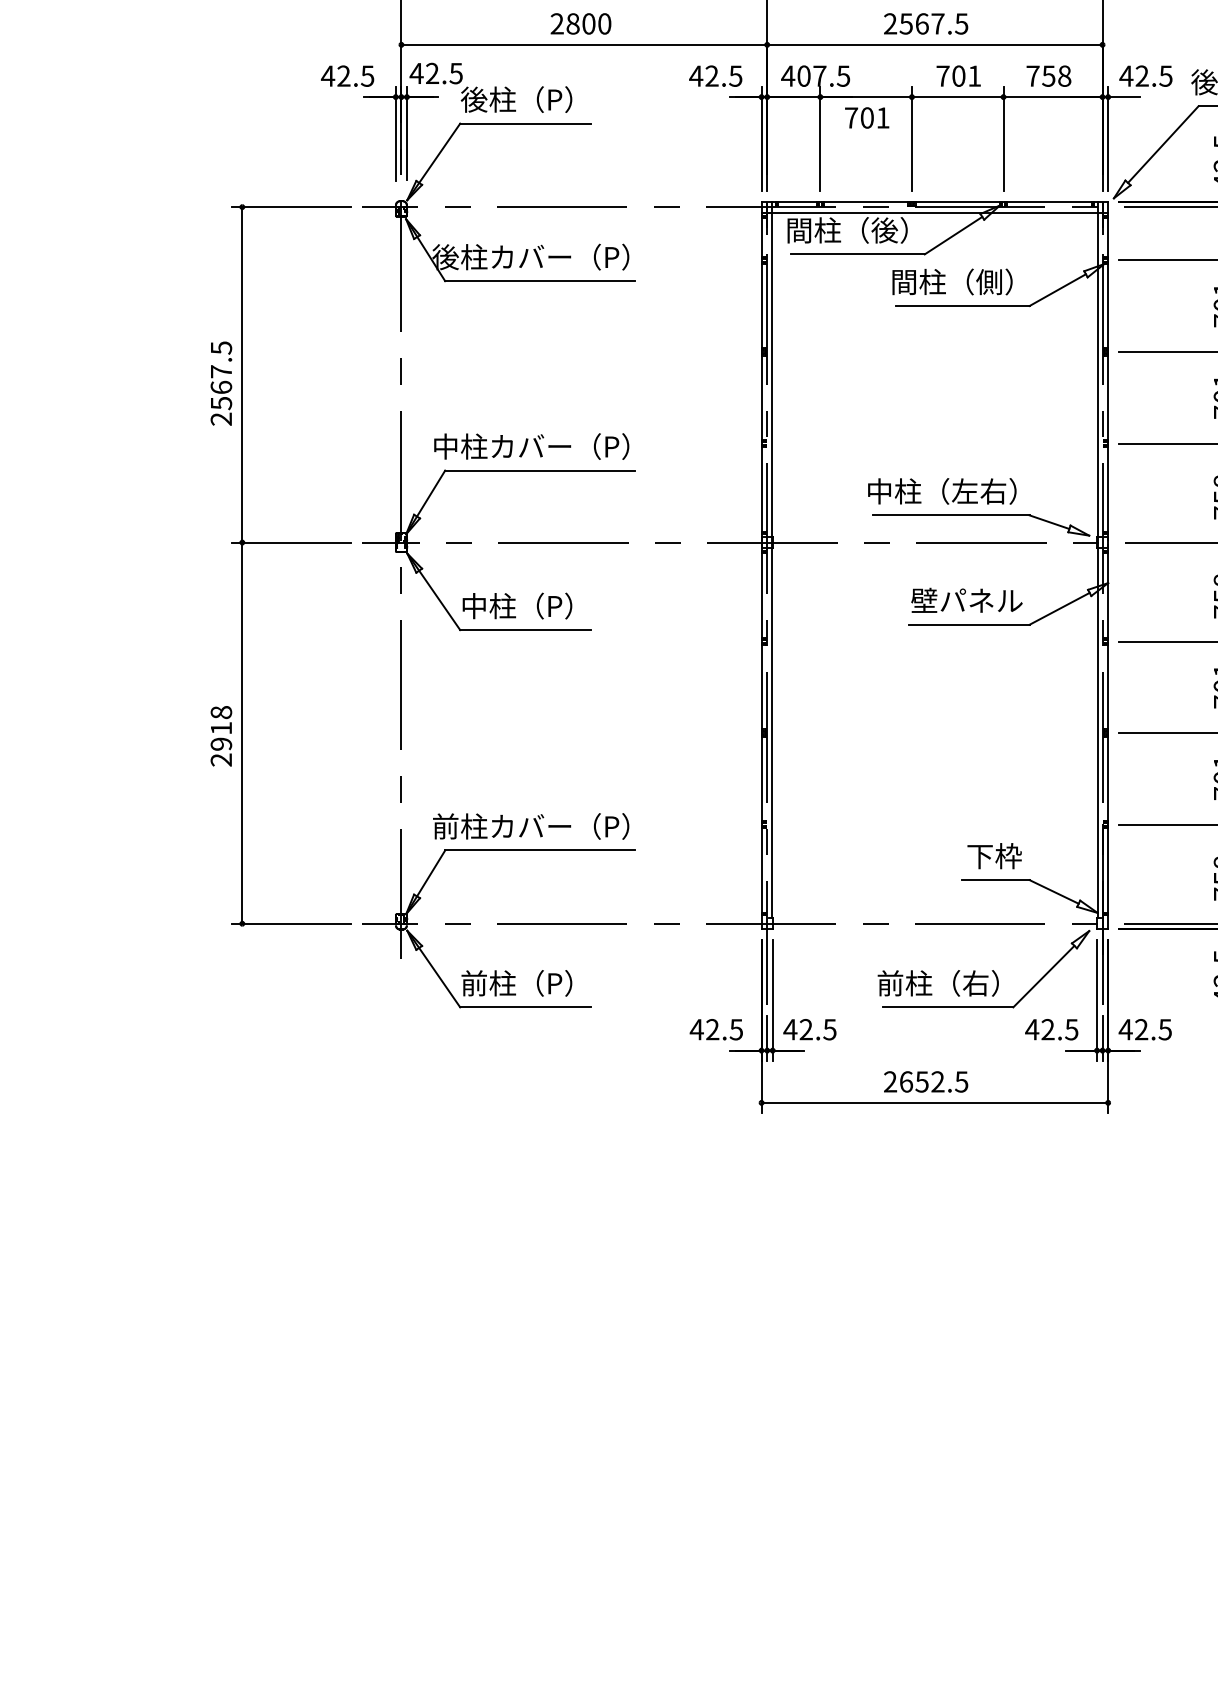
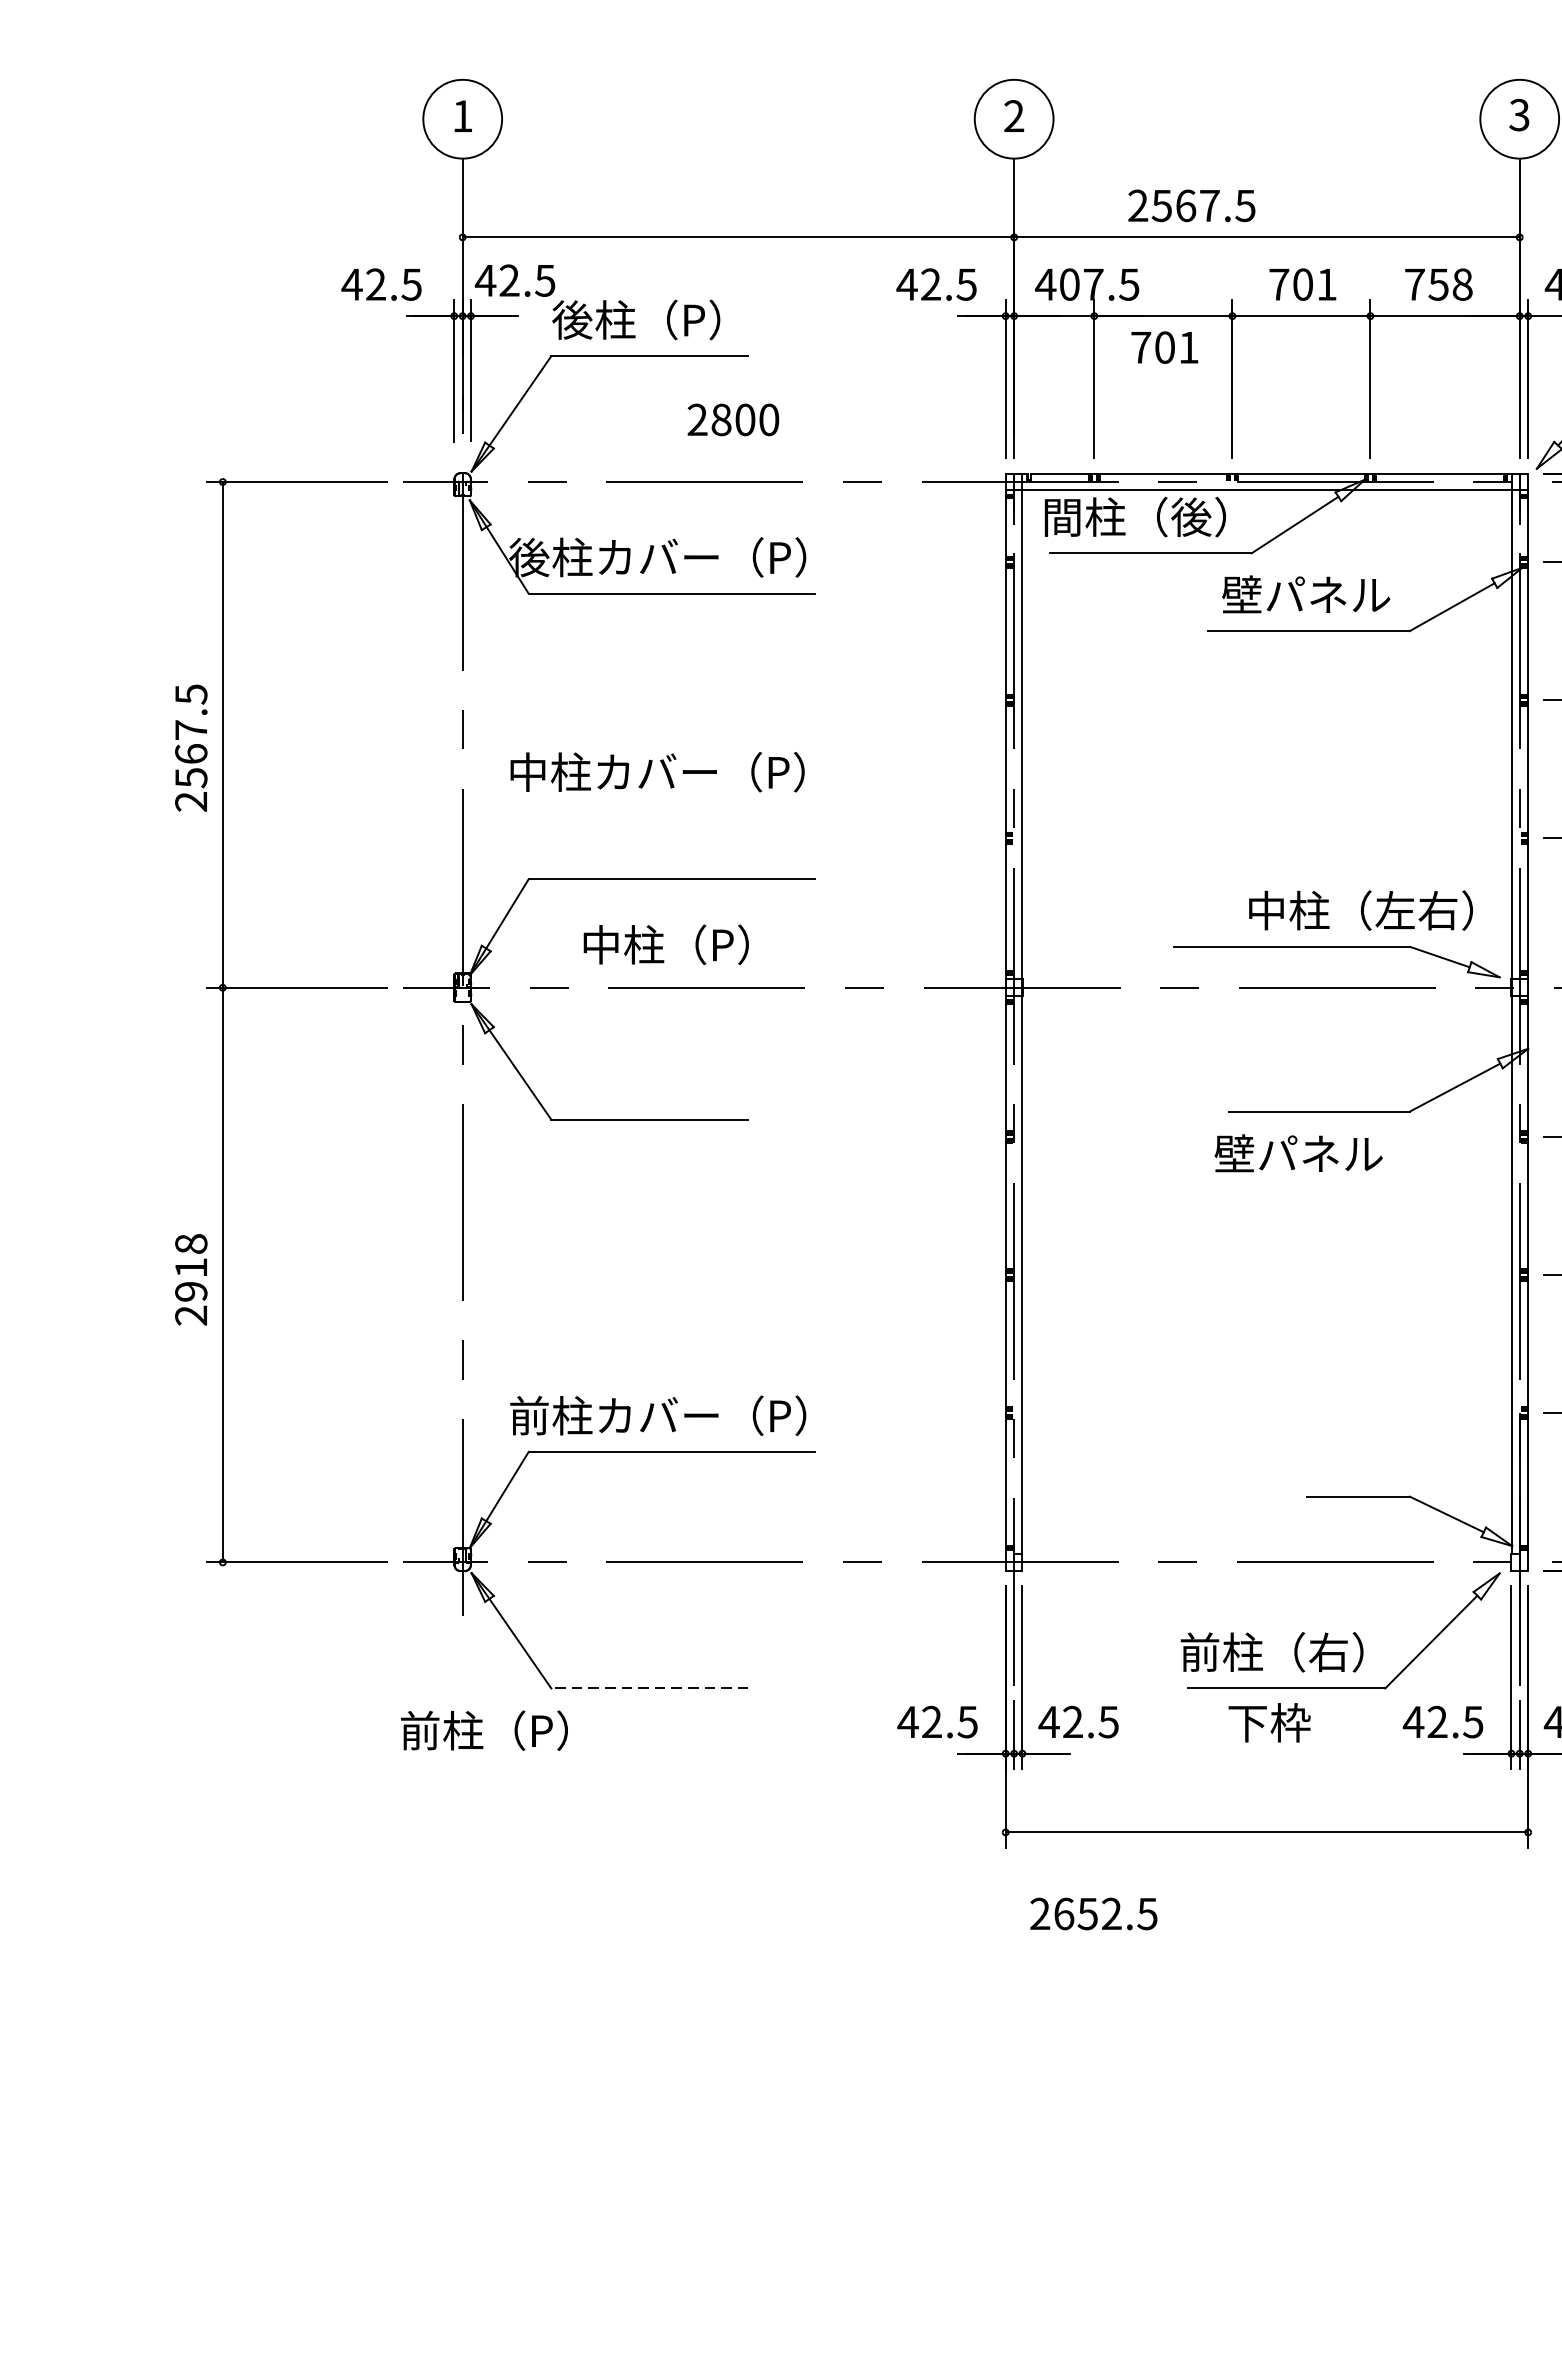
text: (580, 23) -> (732, 419), moved
text: (926, 23) -> (1192, 205), moved
text: (954, 281) -> (1296, 594), 間柱（側） -> 壁パネル
text: (531, 446) -> (657, 772), moved
text: (942, 491) -> (1361, 910), moved
text: (966, 599) -> (1298, 1151), moved
text: (517, 605) -> (666, 943), moved
text: (994, 856) -> (1269, 1723), moved
text: (516, 983) -> (483, 1730), moved
line: (525, 1007) -> (649, 1688), solid -> dashed
text: (926, 1081) -> (1094, 1913), moved

